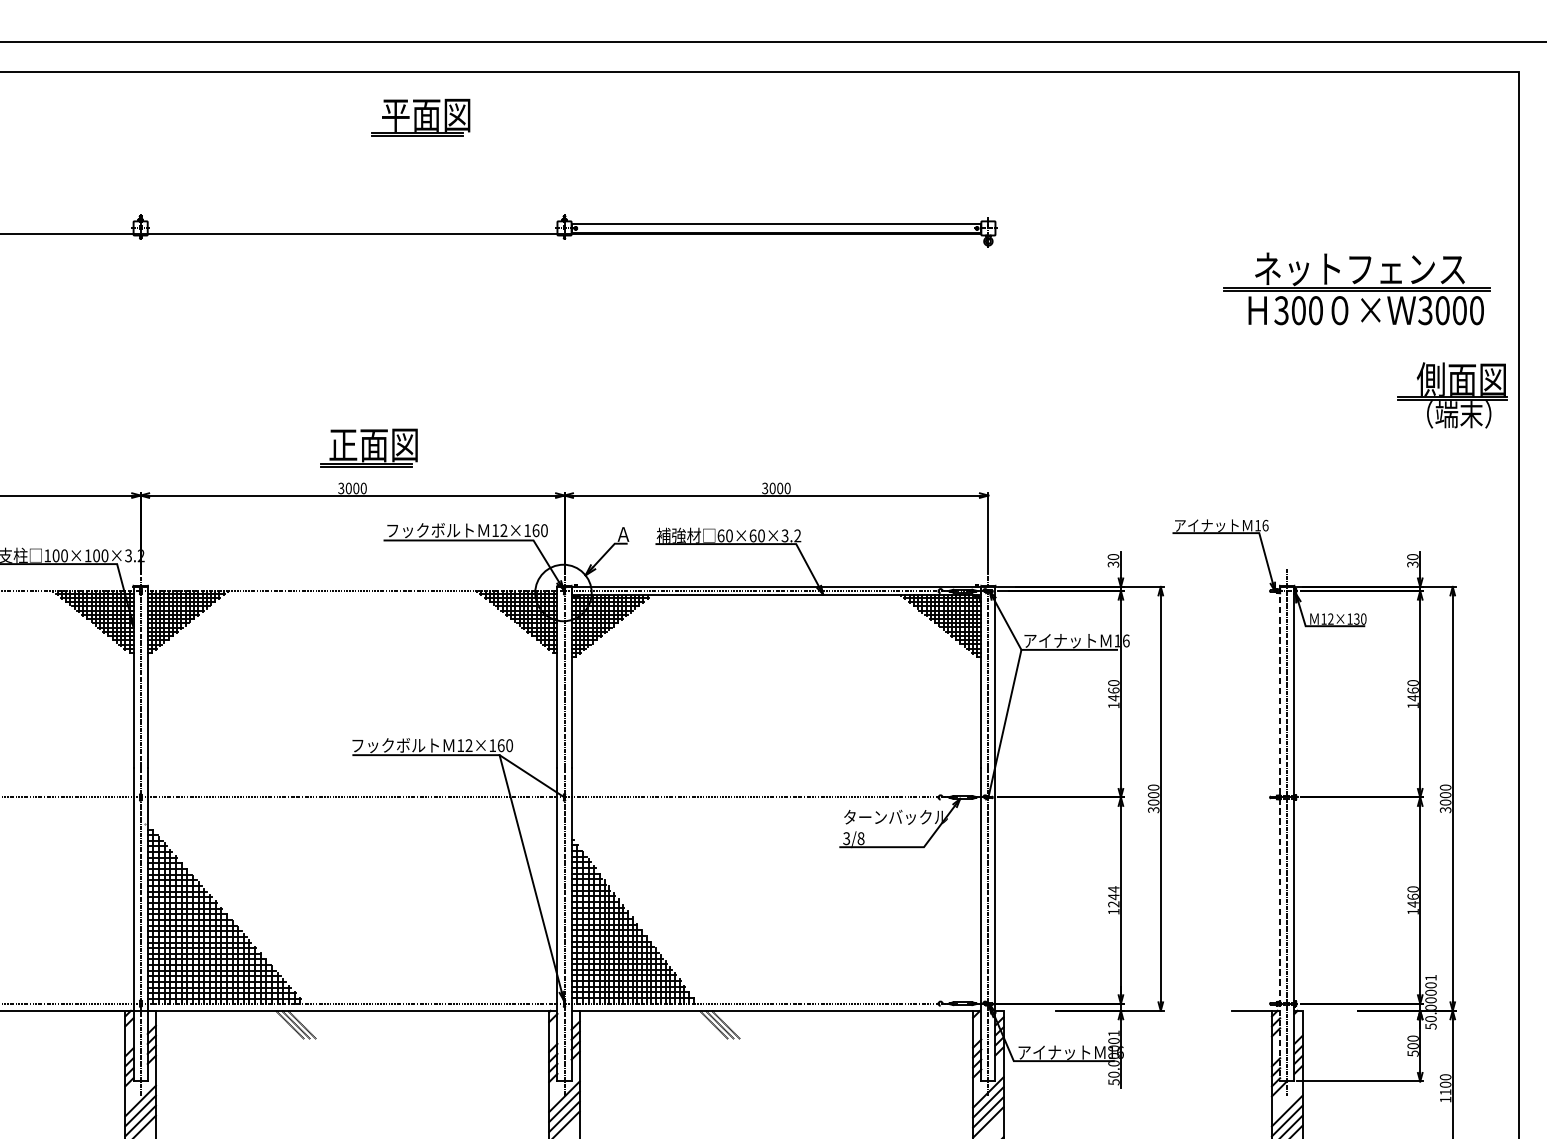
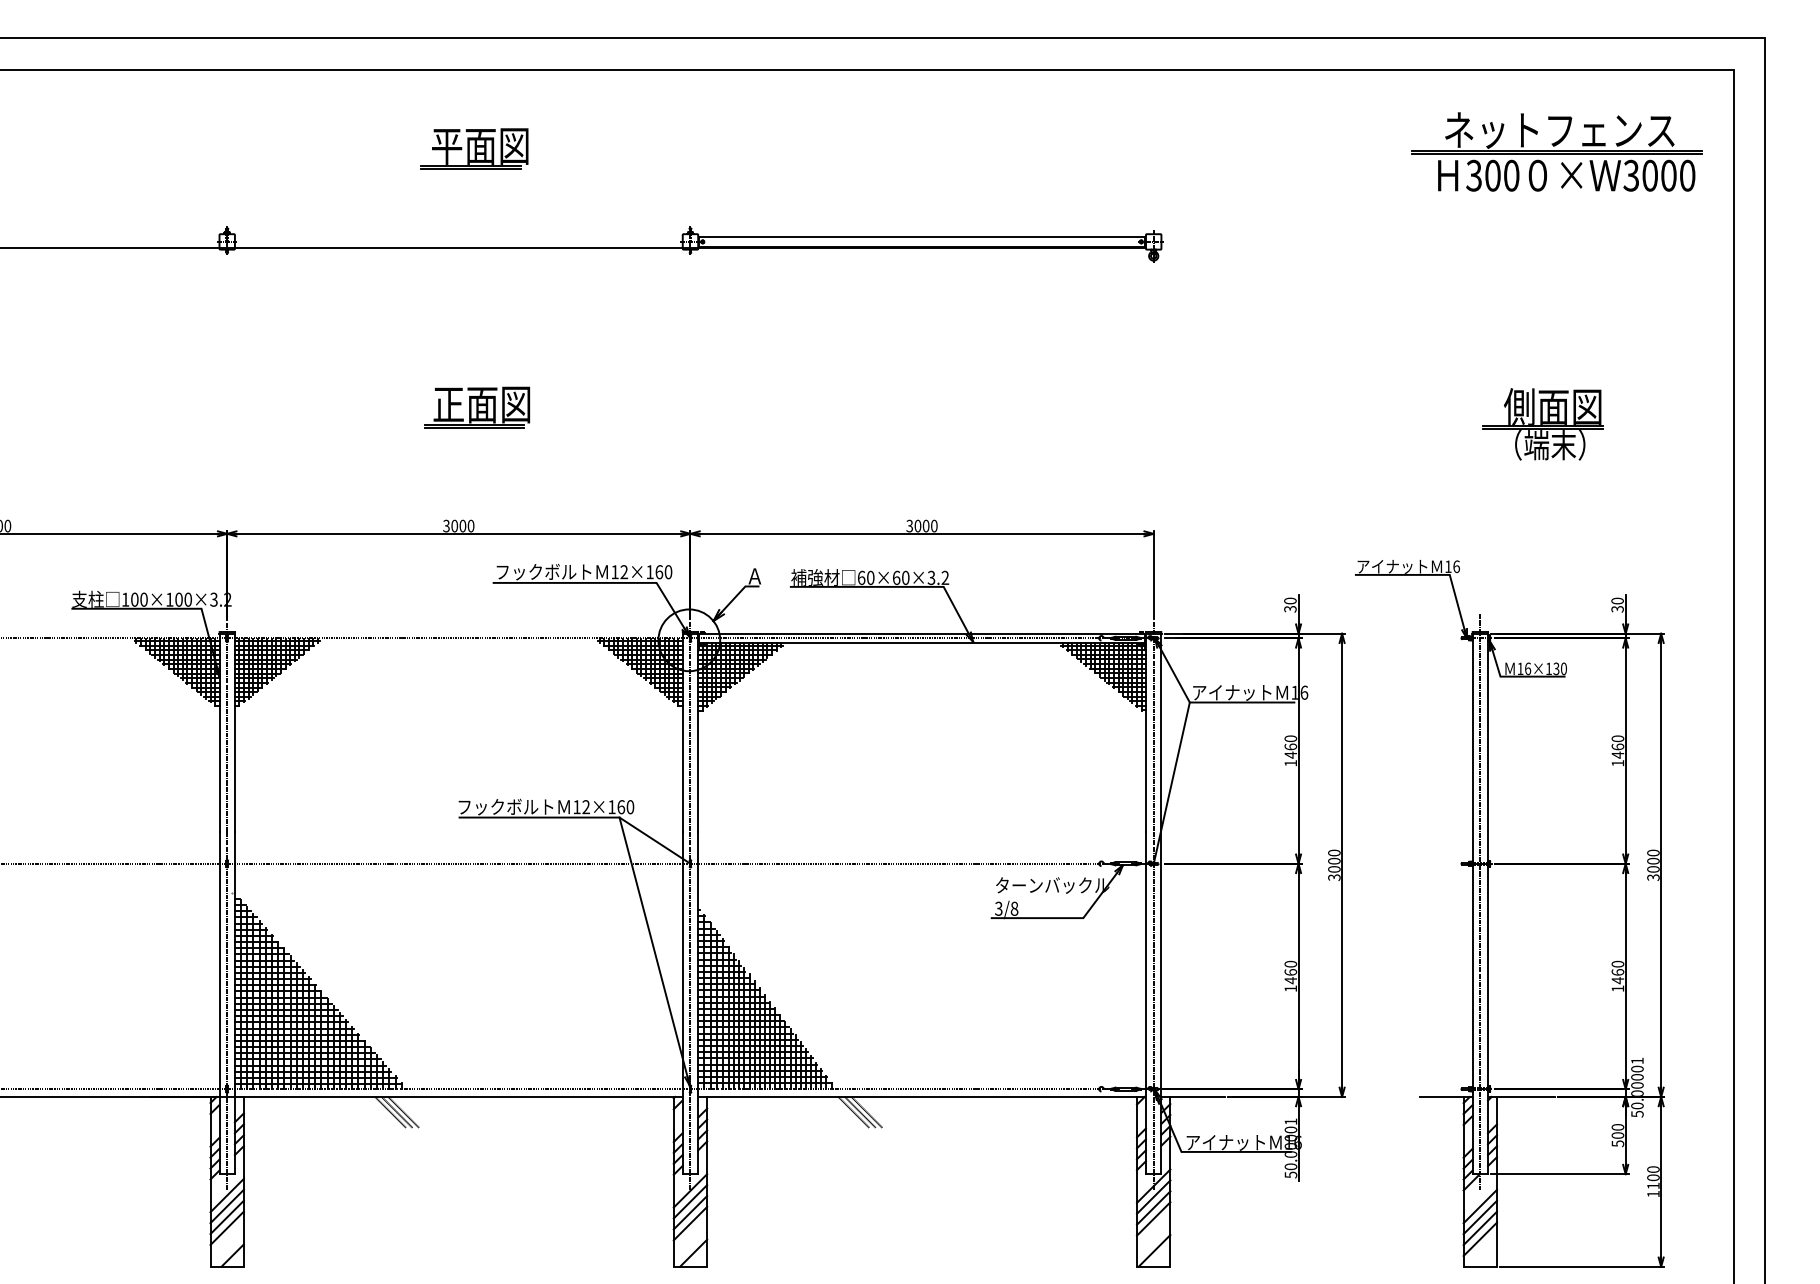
part: (420, 117) -> (474, 148), moved
part: (1356, 288) -> (1556, 151), moved
part: (1452, 395) -> (1542, 424), moved
part: (369, 447) -> (477, 407), moved
text: (1331, 618) -> (1528, 668), 12×130 -> 16×130
line: (1280, 834) -> (1472, 904), dashed -> solid
text: (1113, 896) -> (1290, 972), 1244 -> 1460
line: (1028, 1010) -> (1197, 1096), added
line: (1328, 1010) -> (1525, 1096), added

